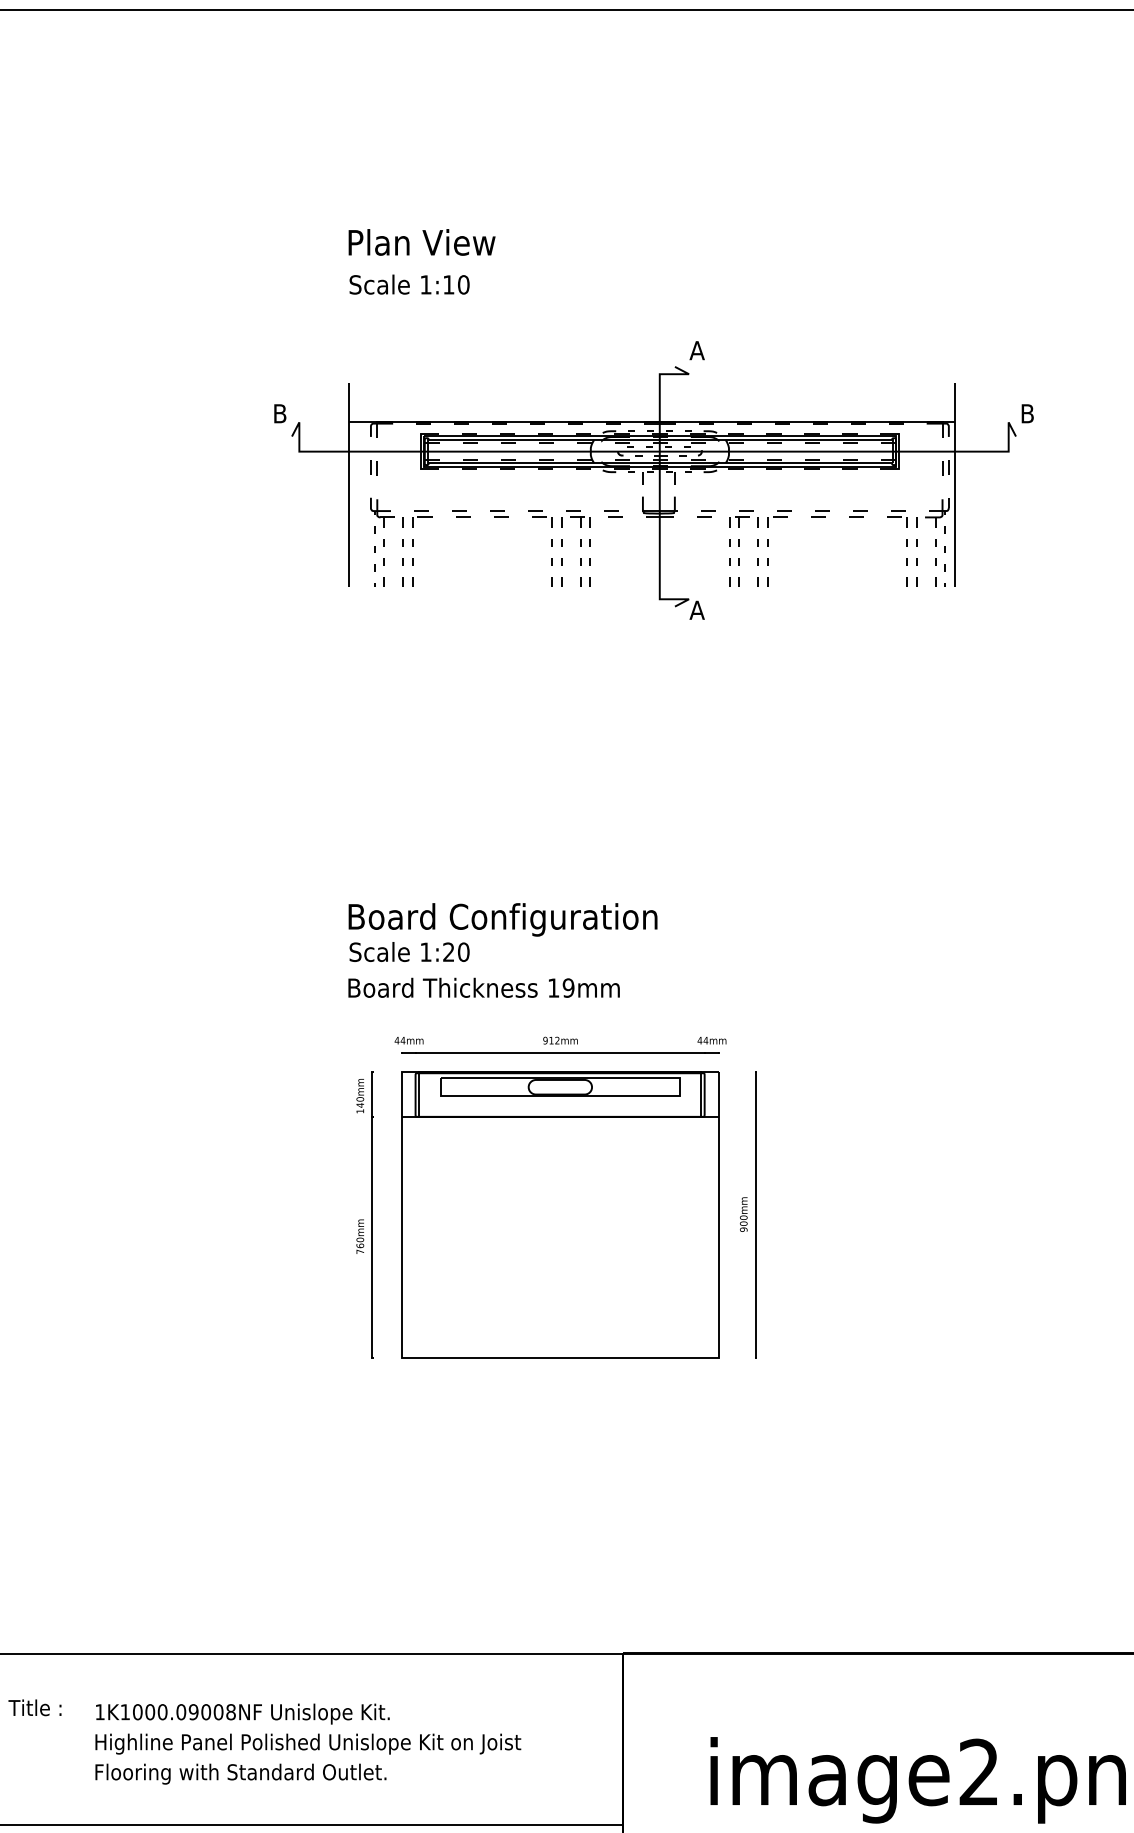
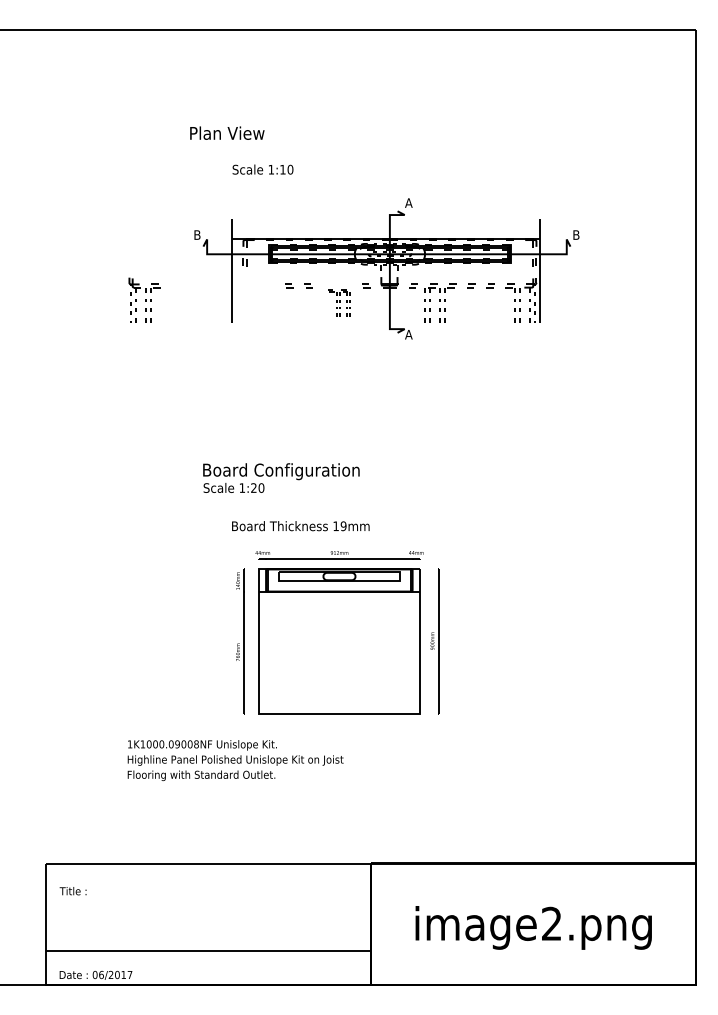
text: (422, 241) -> (227, 132), moved
part: (400, 540) -> (144, 299), moved
part: (560, 546) -> (339, 302), size x0.7
text: (503, 931) -> (281, 477), moved
text: (307, 1743) -> (235, 760), moved

